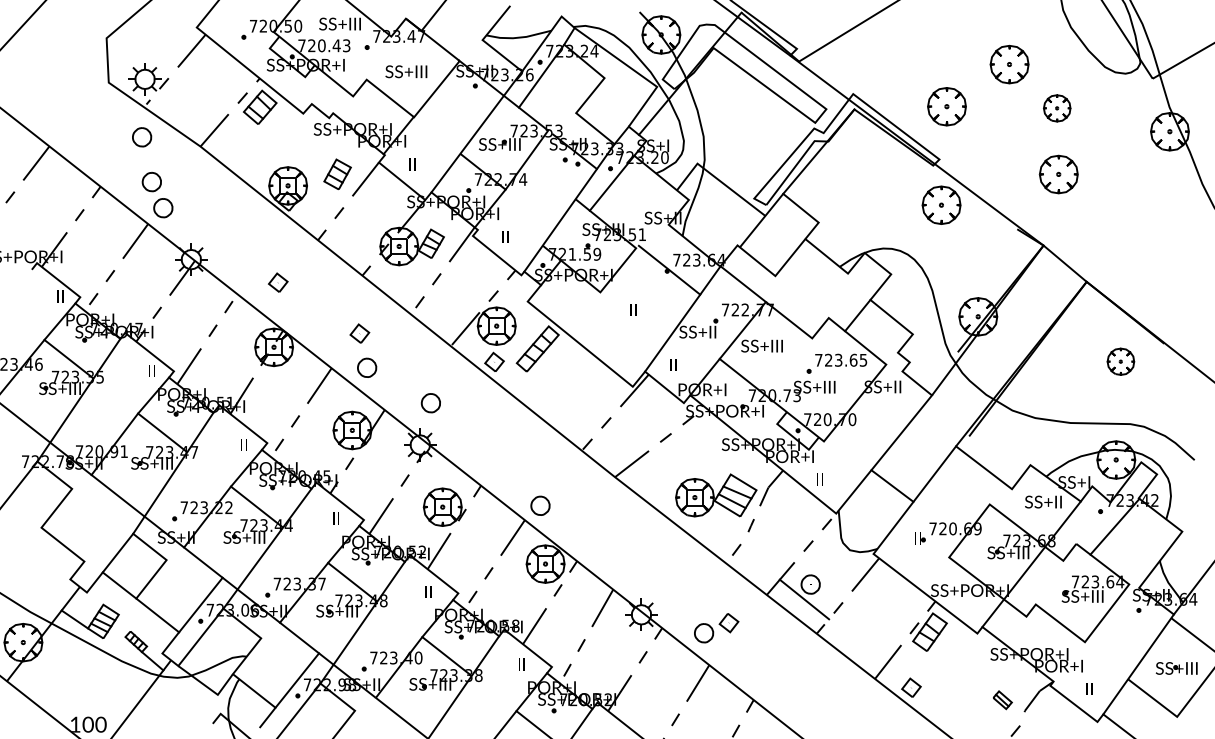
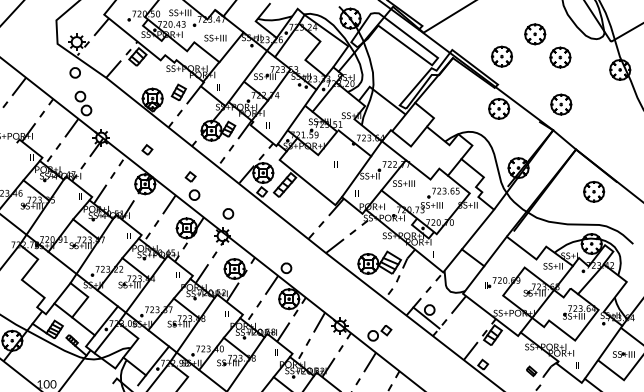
part: (1057, 108) -> (560, 57), size x1.43
part: (1059, 174) -> (561, 104), moved
part: (1121, 361) -> (594, 191), size x1.43

